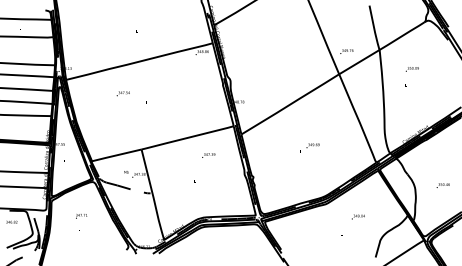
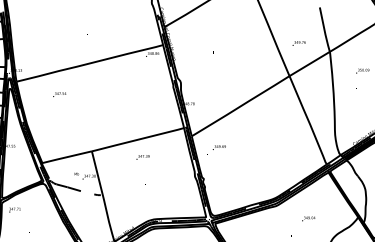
text: (346, 51) -> (298, 43), moved
text: (122, 93) -> (58, 94), moved
text: (309, 147) -> (215, 149), moved
text: (208, 155) -> (142, 157), moved
text: (81, 216) -> (14, 210), moved

